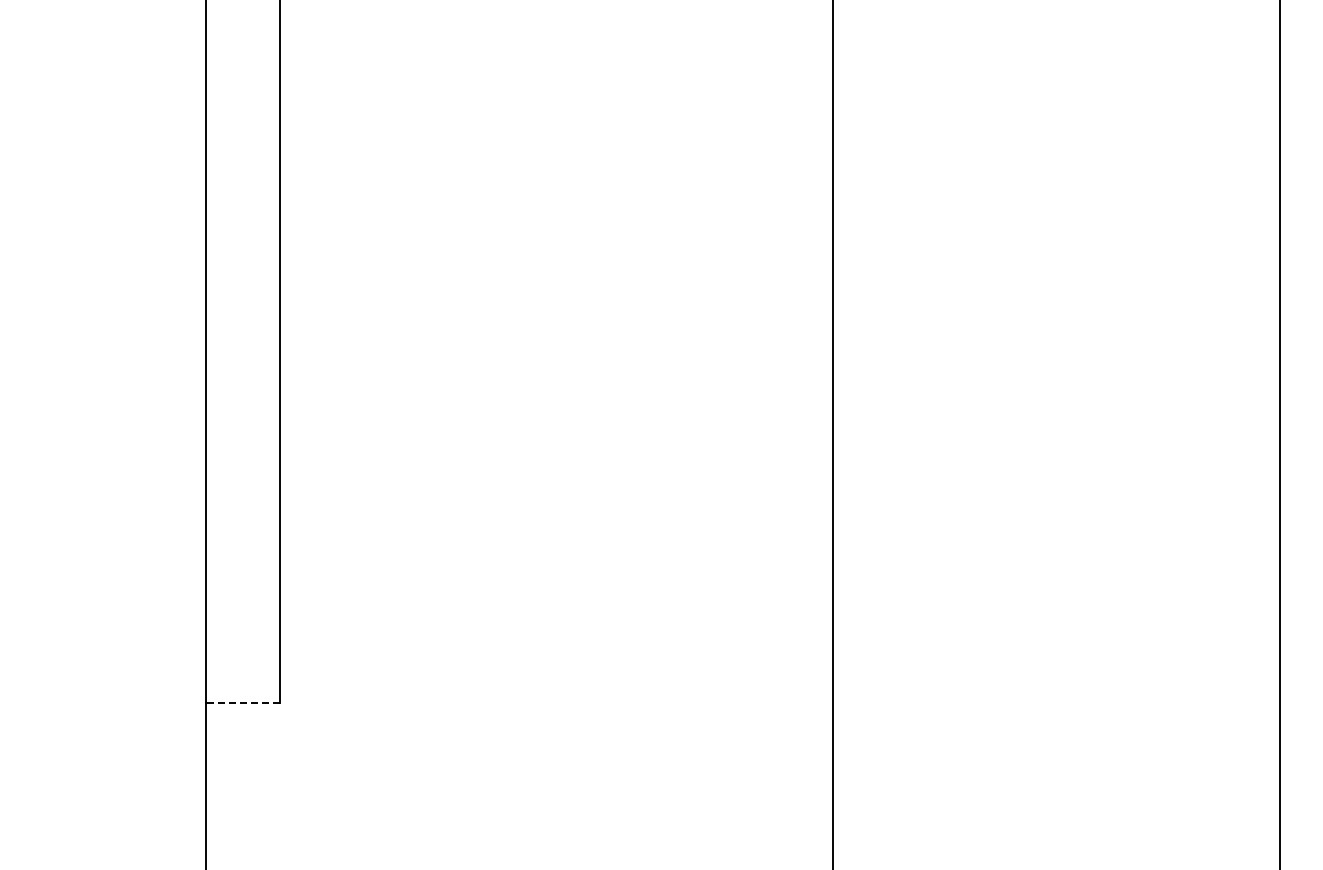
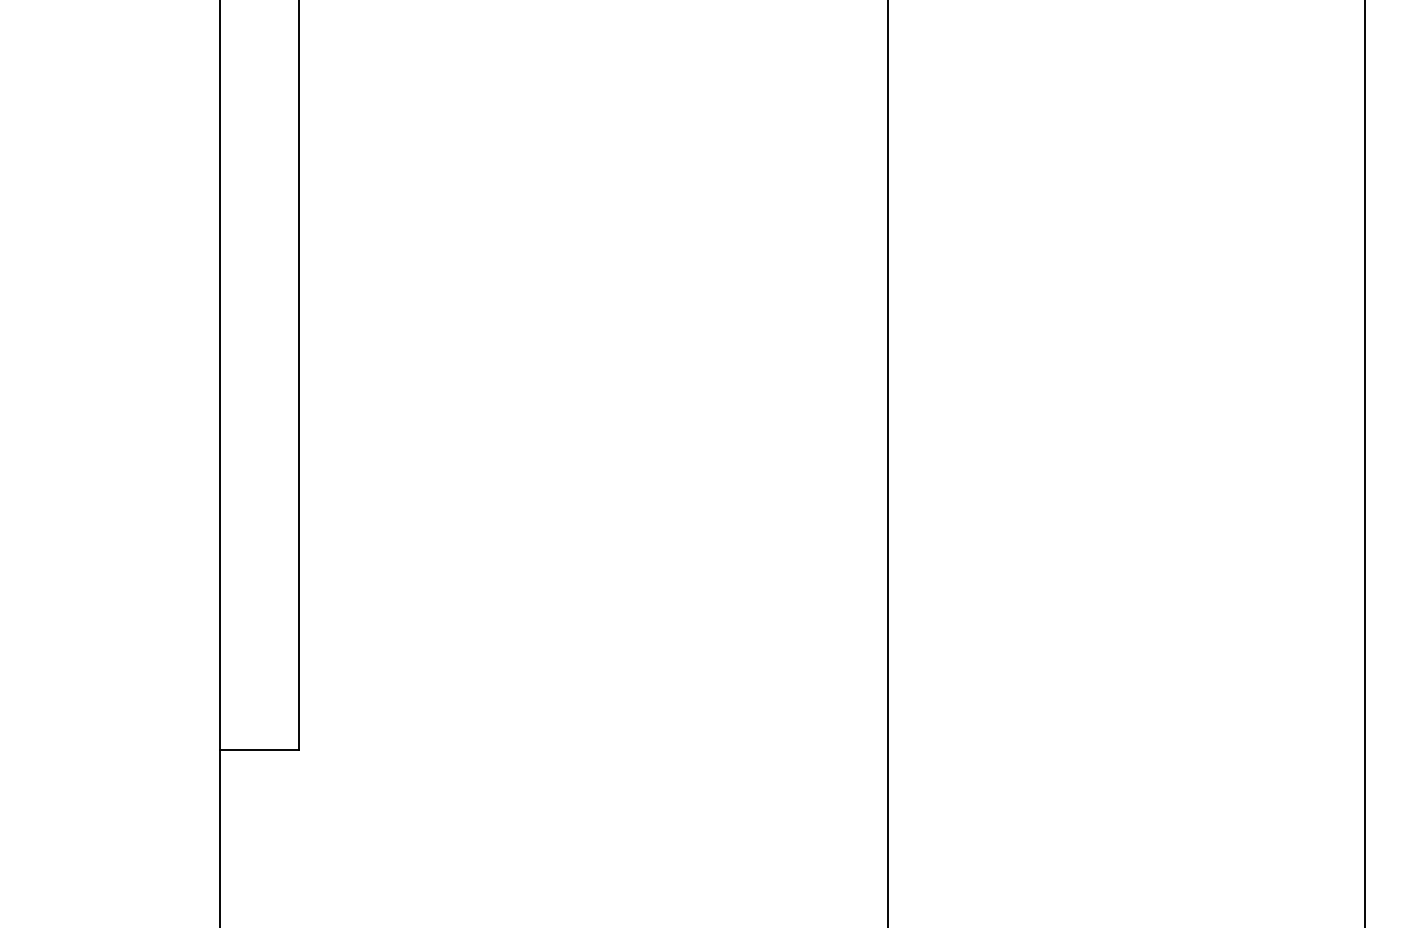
line: (242, 703) -> (258, 750), dashed -> solid

